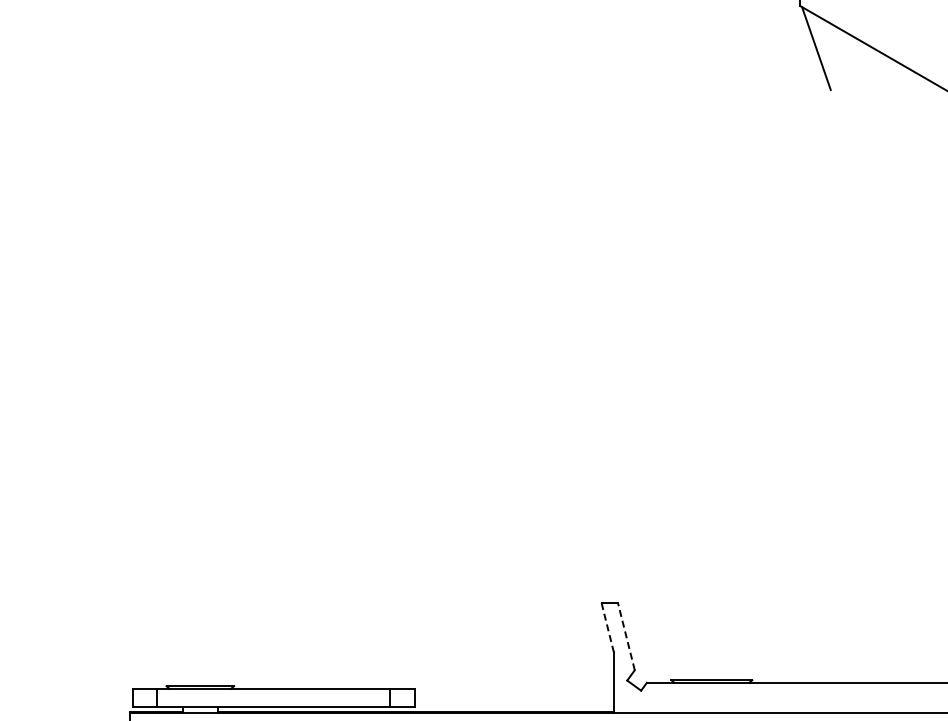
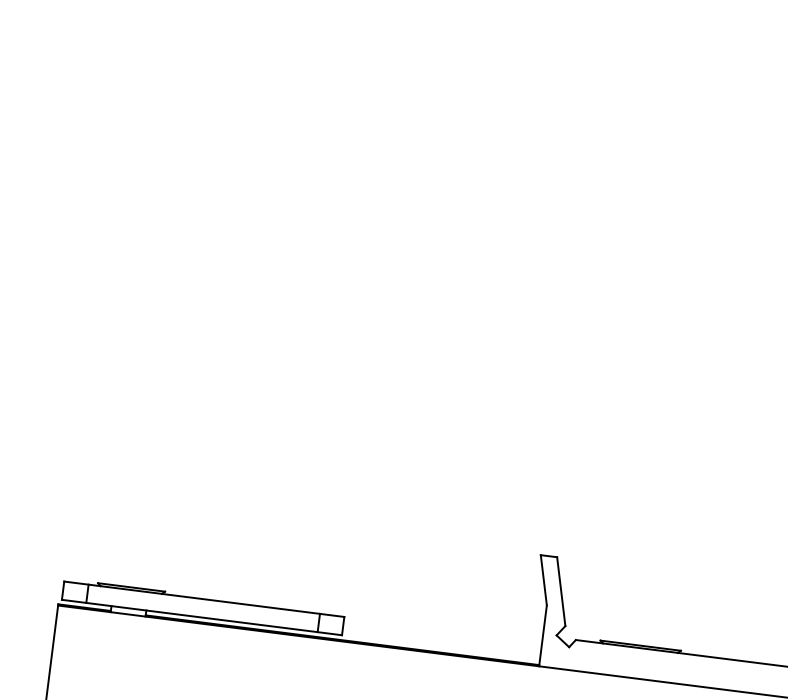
line: (607, 628) -> (543, 581), dashed -> solid
line: (626, 636) -> (561, 591), dashed -> solid

